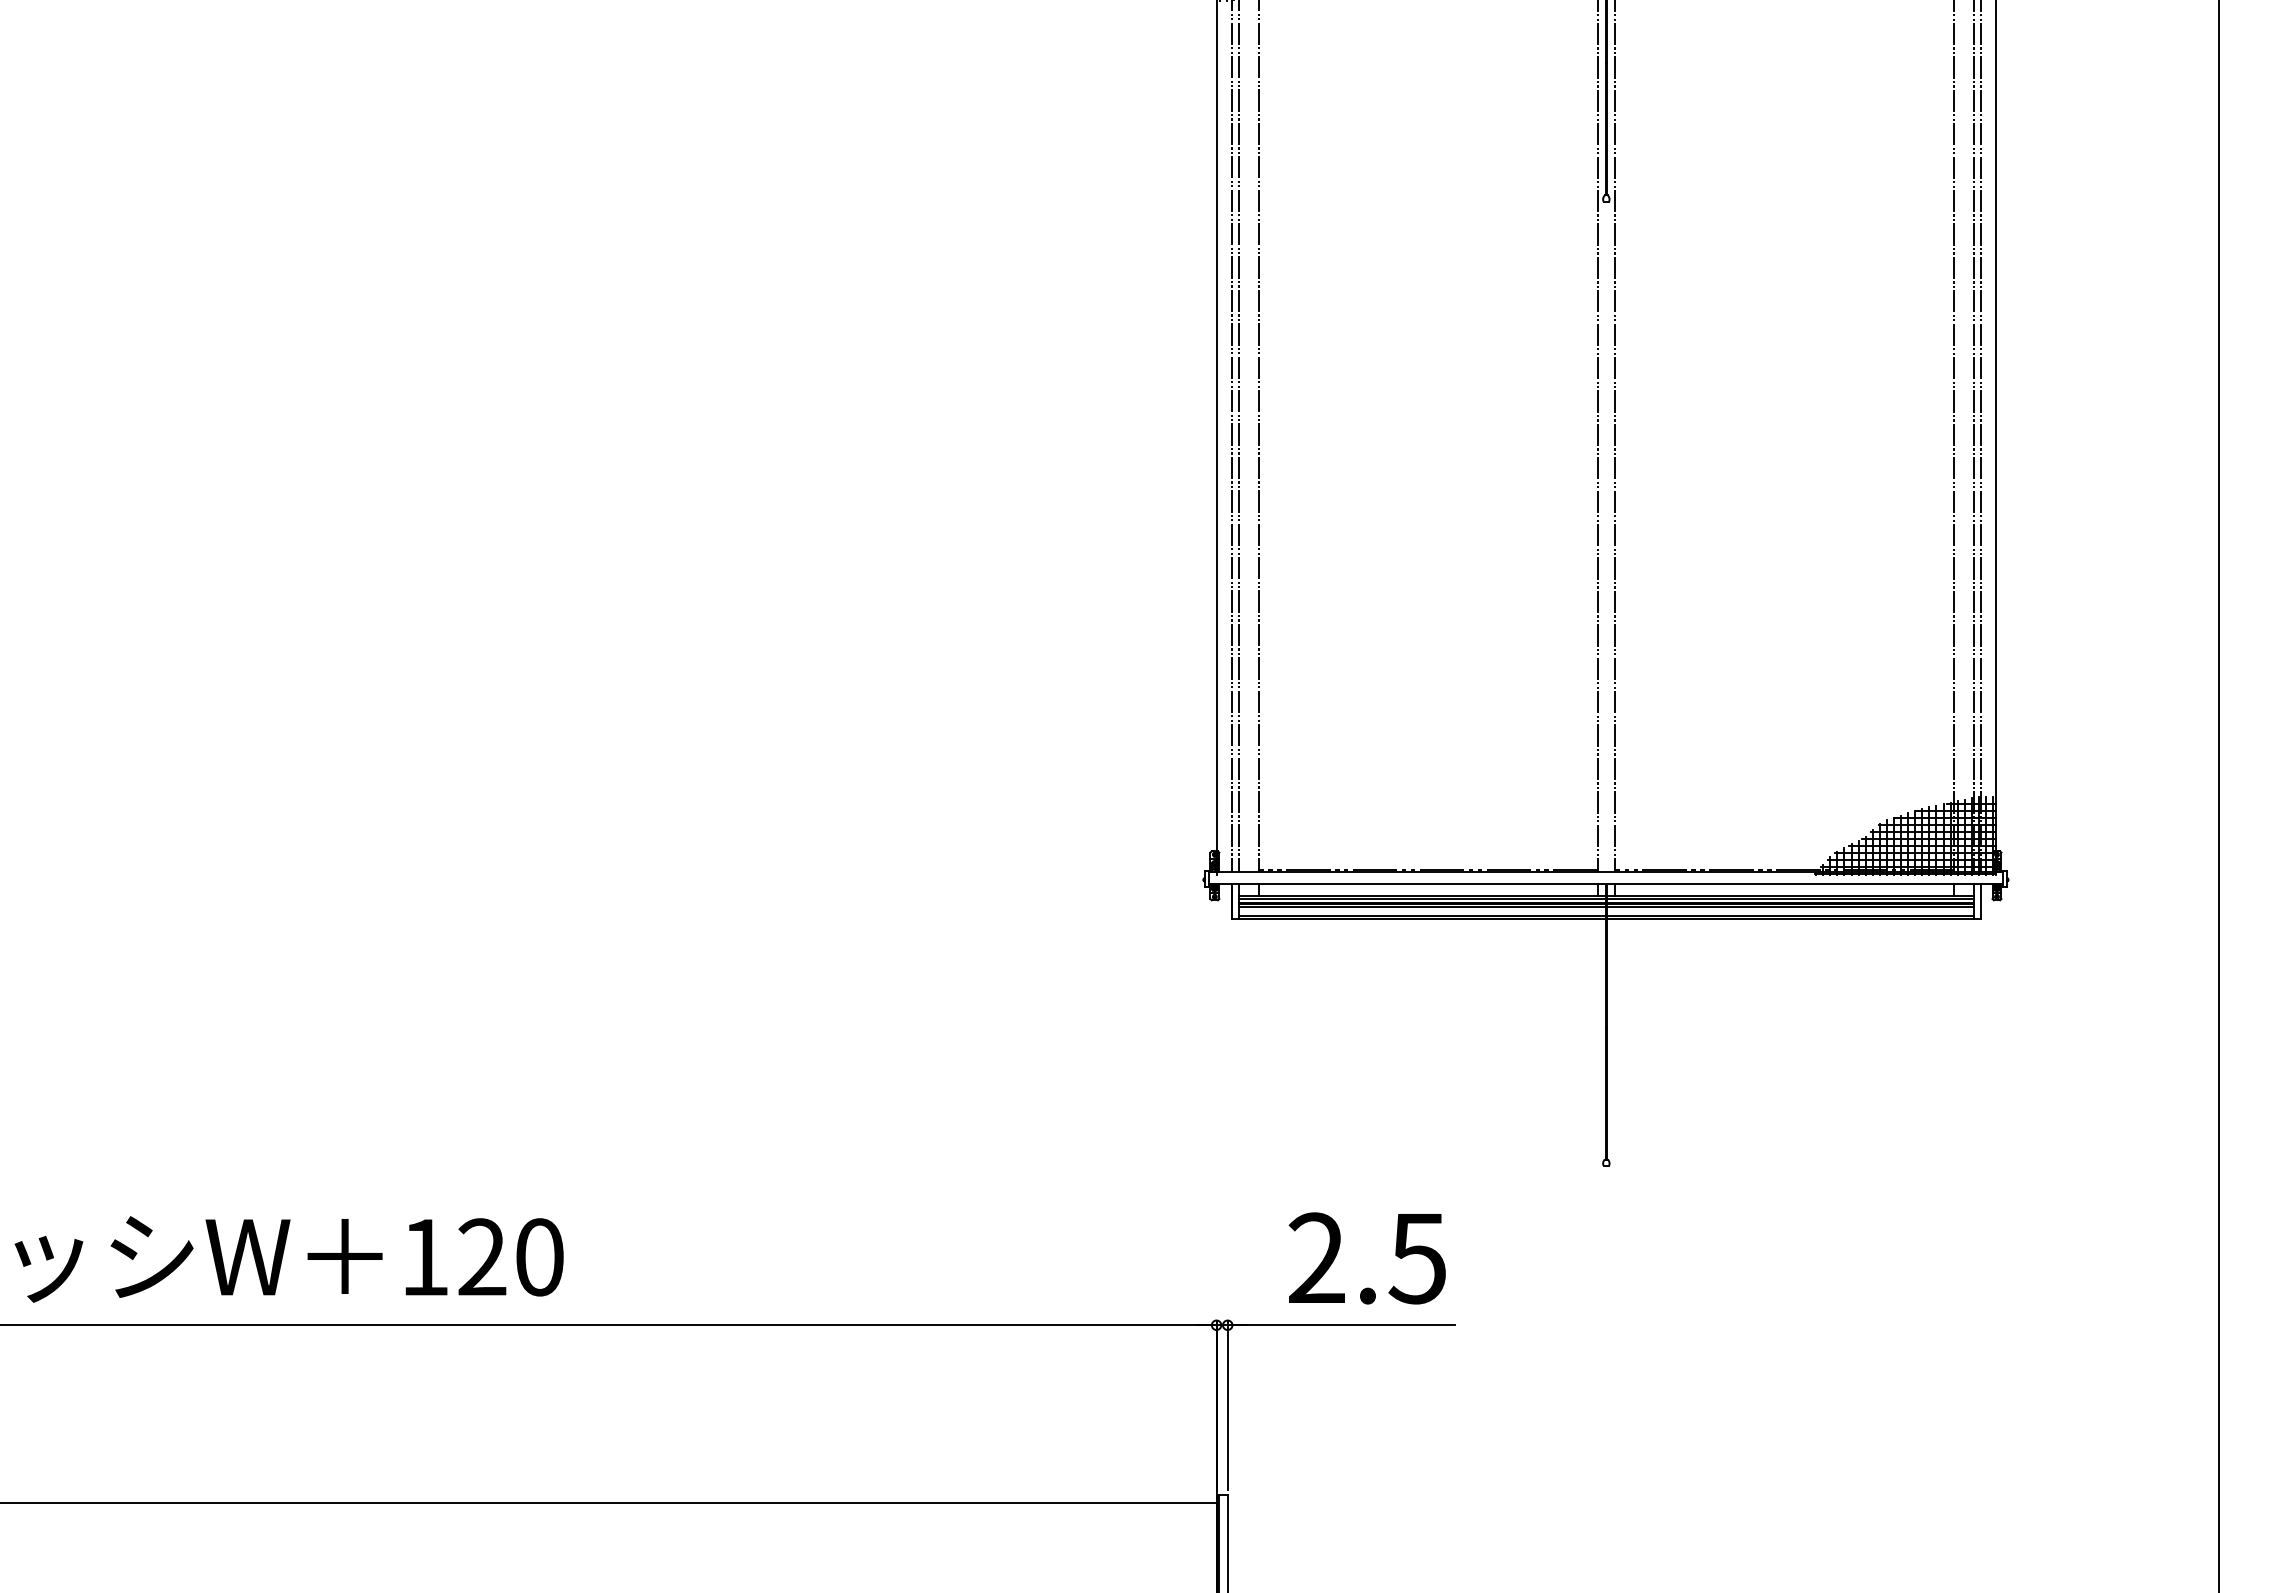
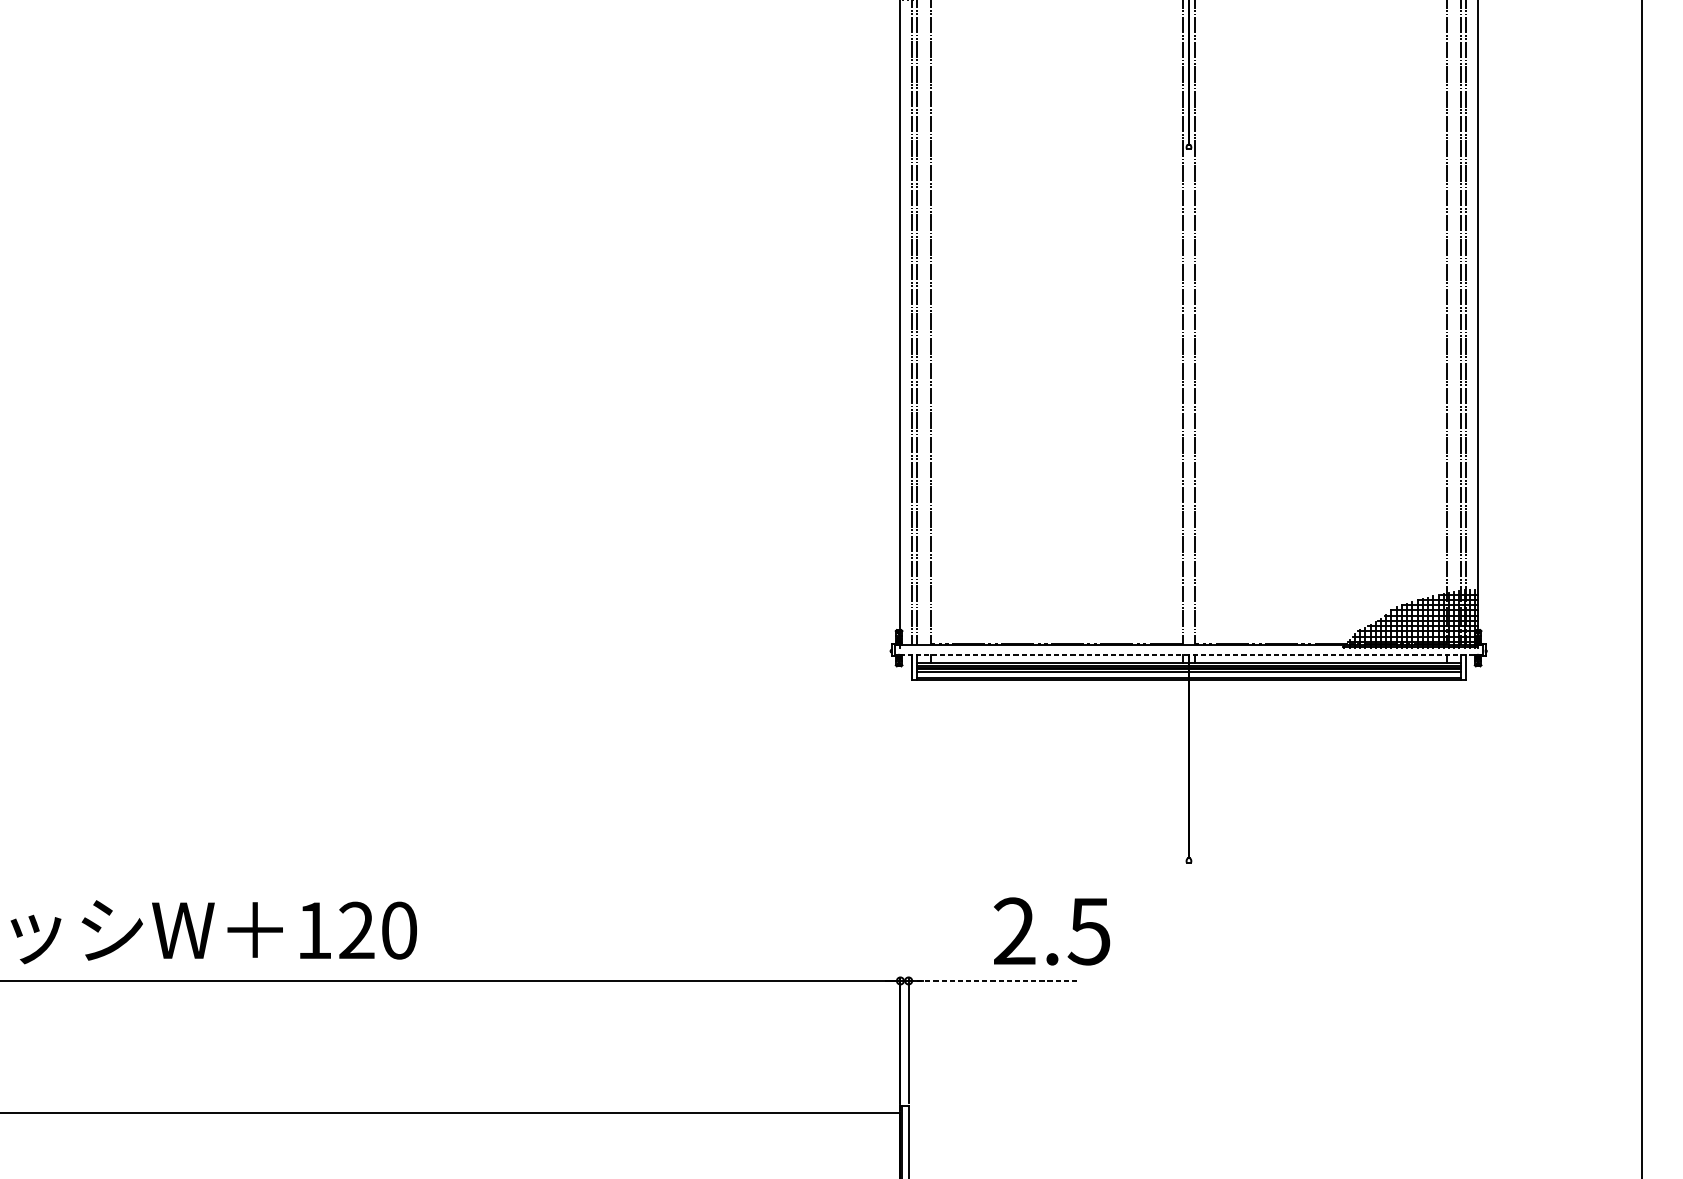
line: (1605, 884) -> (1188, 654), solid -> dashed
text: (1366, 1258) -> (1051, 931), moved
line: (1341, 1325) -> (992, 981), solid -> dashed

